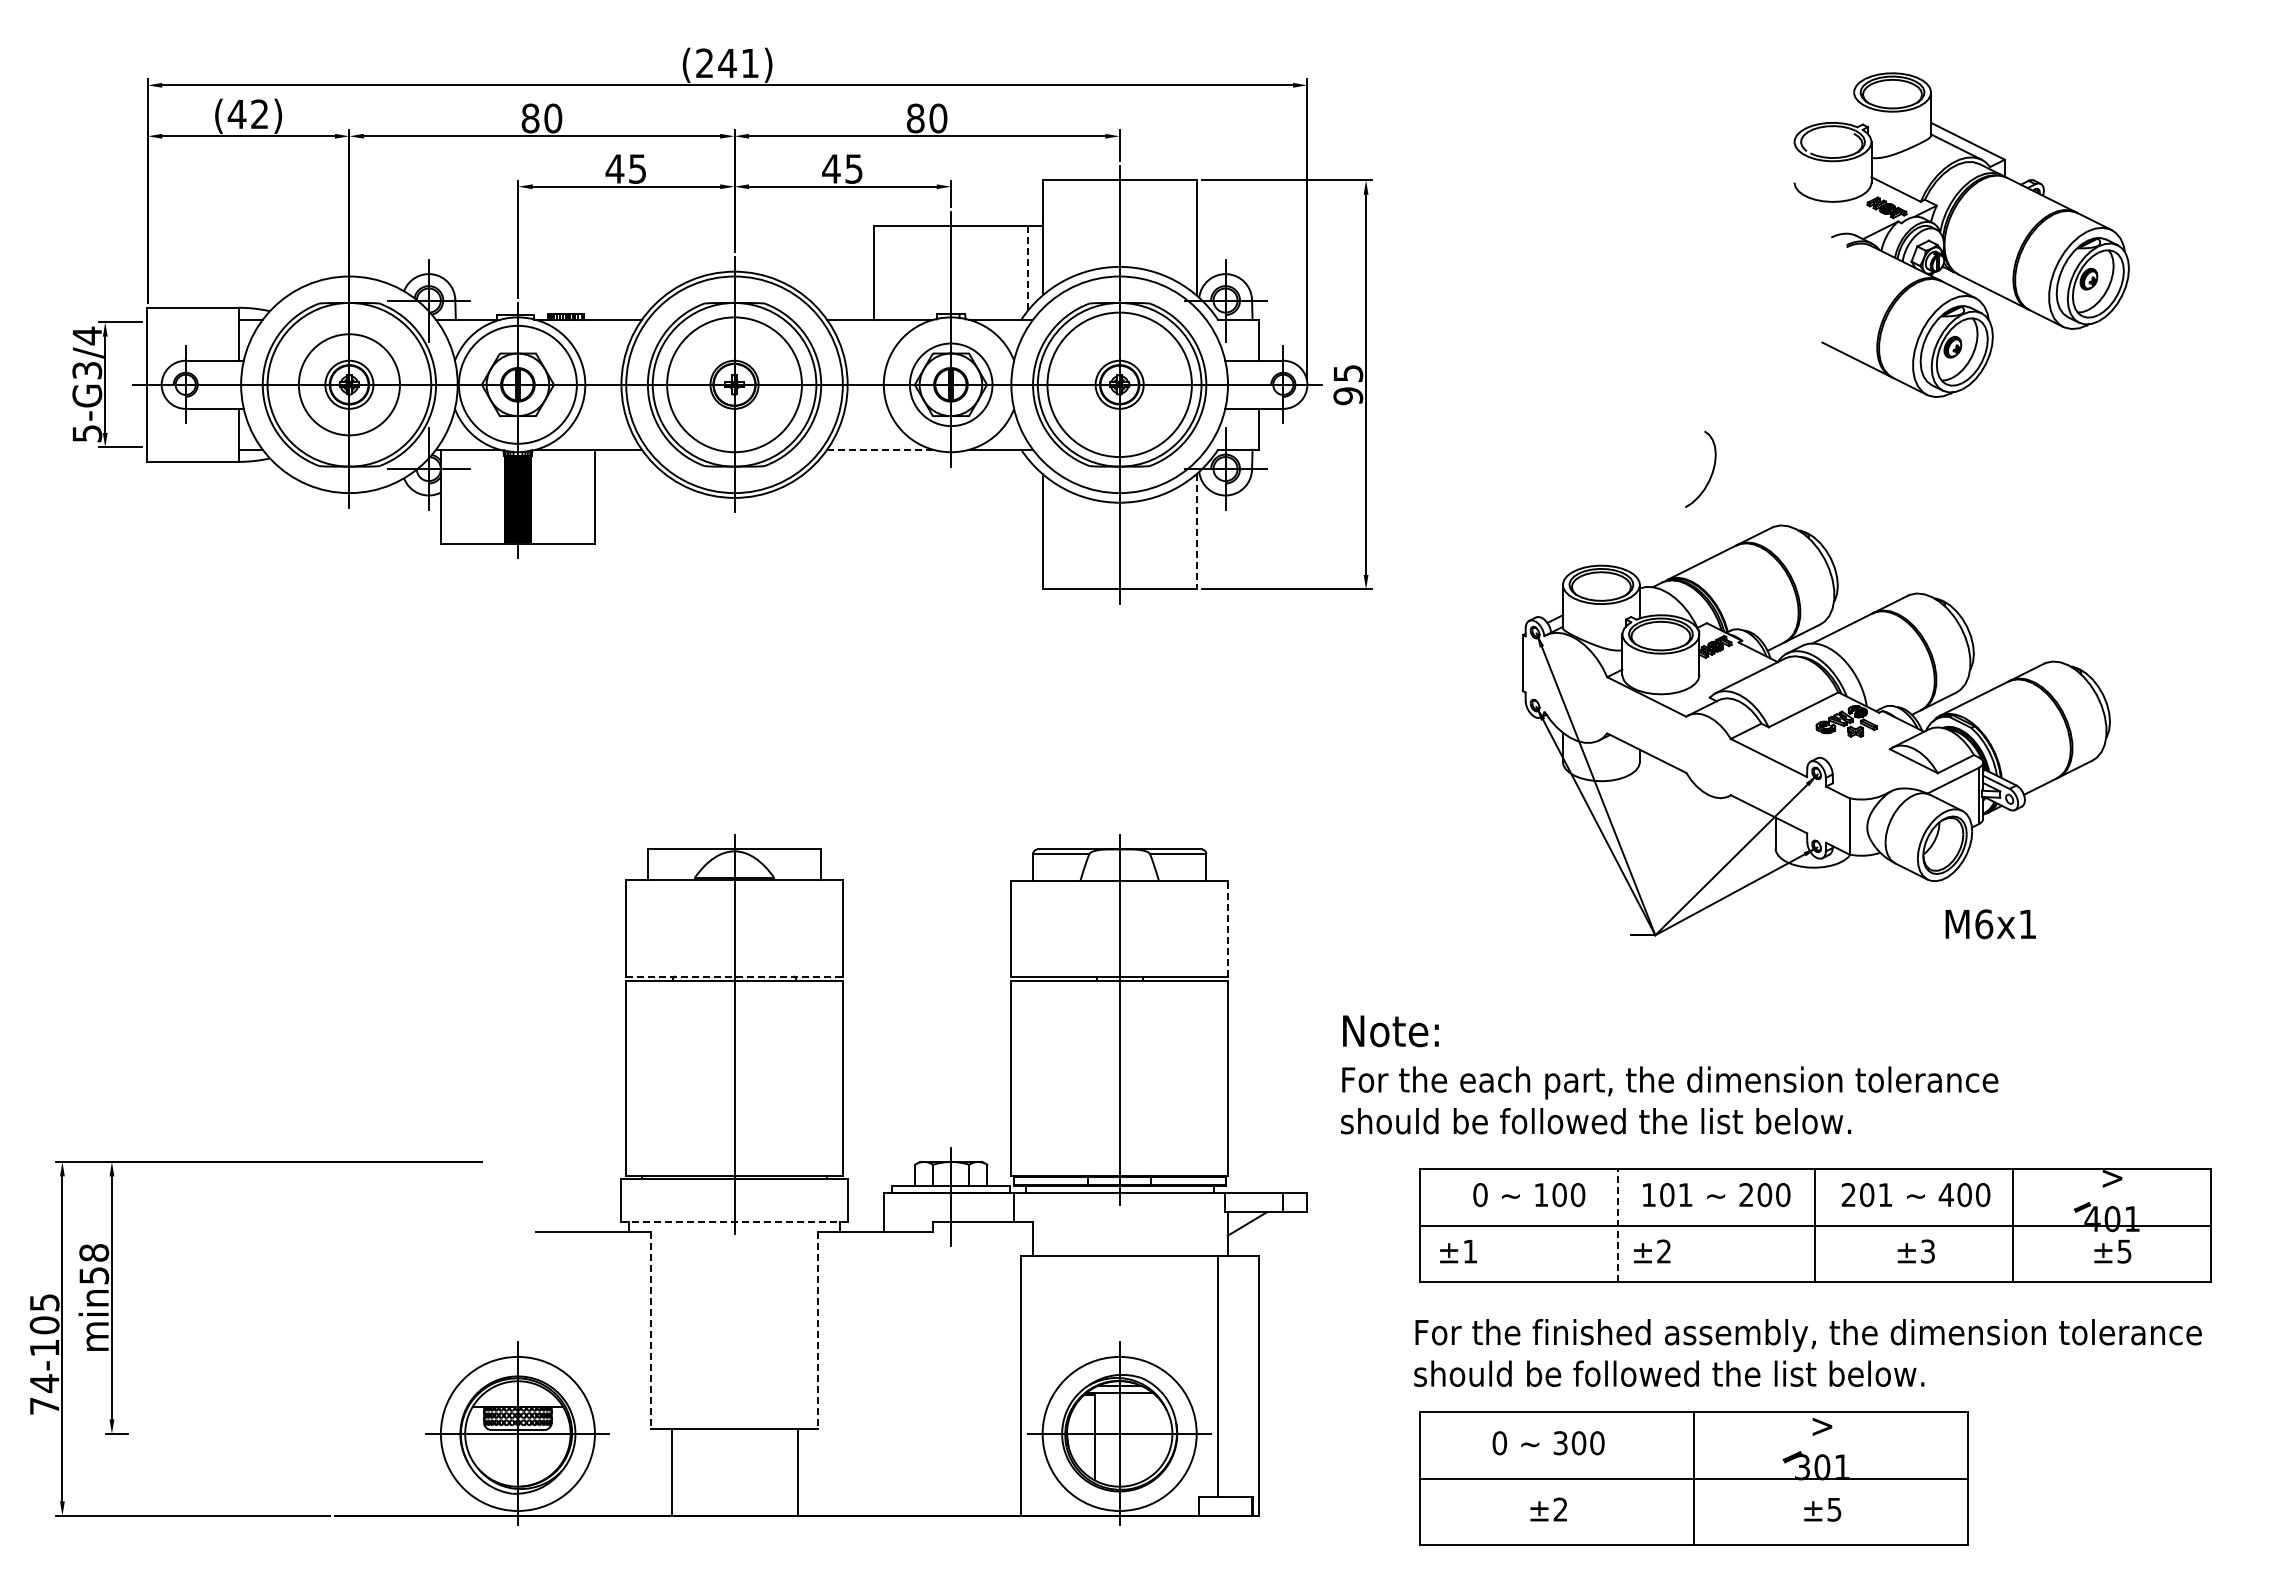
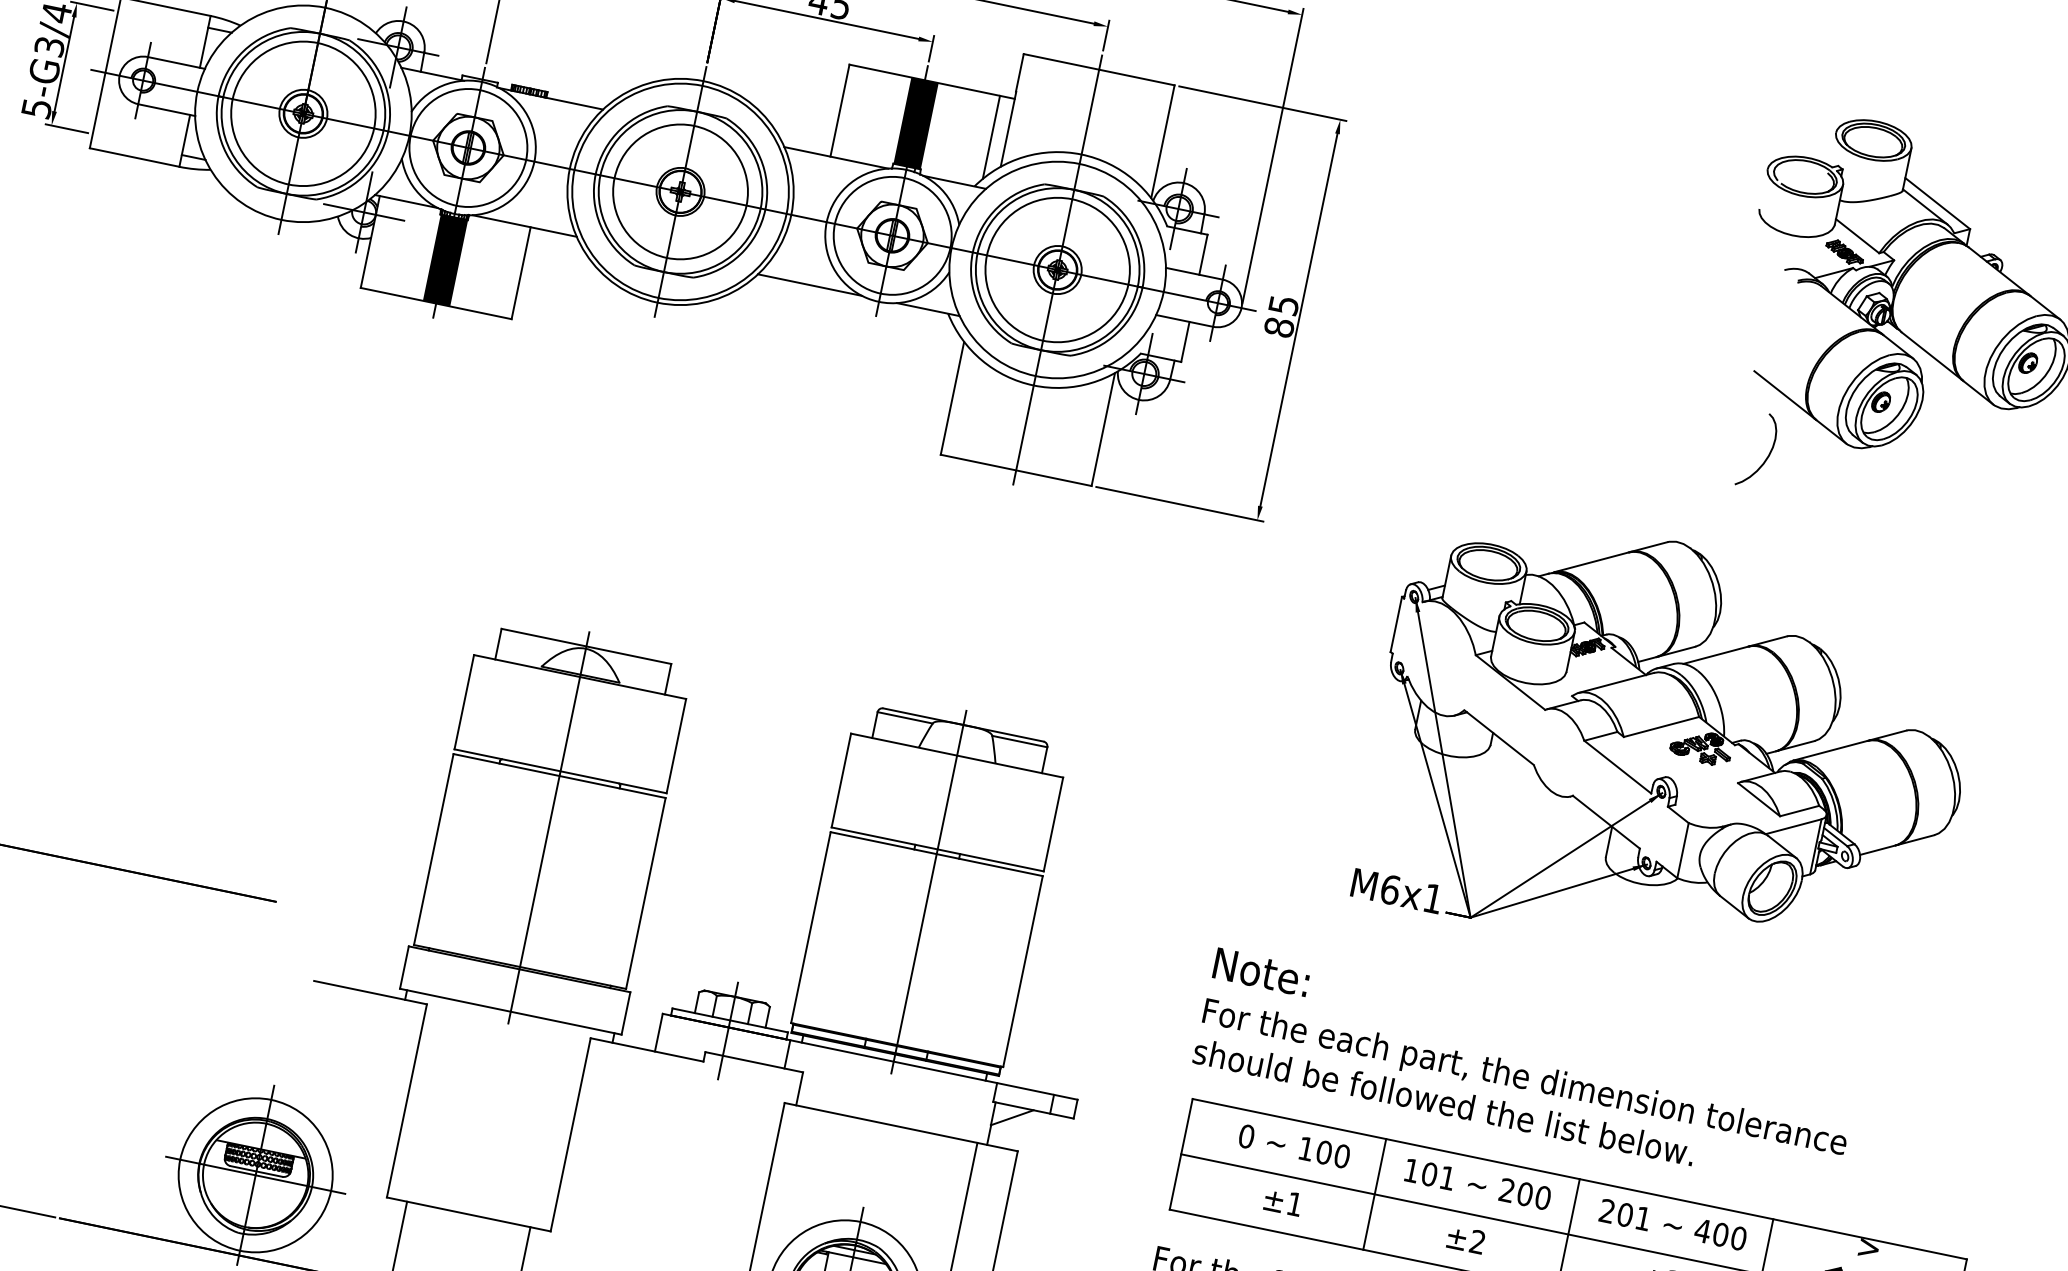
line: (1027, 268) -> (991, 137), dashed -> solid
fill: (951, 270) -> (916, 123), added
circle: (349, 384) -> (303, 113), size x1.43
circle: (951, 384) -> (893, 235), size x1.43
text: (1348, 396) -> (1279, 327), 95 -> 85
line: (880, 449) -> (810, 284), dashed -> solid
curve: (1711, 472) -> (1767, 455), moved
line: (1196, 532) -> (1102, 430), dashed -> solid
text: (1990, 924) -> (1396, 891), moved
line: (1227, 928) -> (1053, 824), dashed -> solid
line: (735, 976) -> (561, 771), dashed -> solid
text: (1669, 1074) -> (1525, 1071), moved
line: (735, 1222) -> (511, 1012), dashed -> solid
line: (1617, 1225) -> (1374, 1194), dashed -> solid
text: (1458, 1251) -> (1283, 1201), moved
text: (1652, 1251) -> (1466, 1239), moved
line: (650, 1330) -> (406, 1100), dashed -> solid
line: (818, 1330) -> (570, 1134), dashed -> solid

